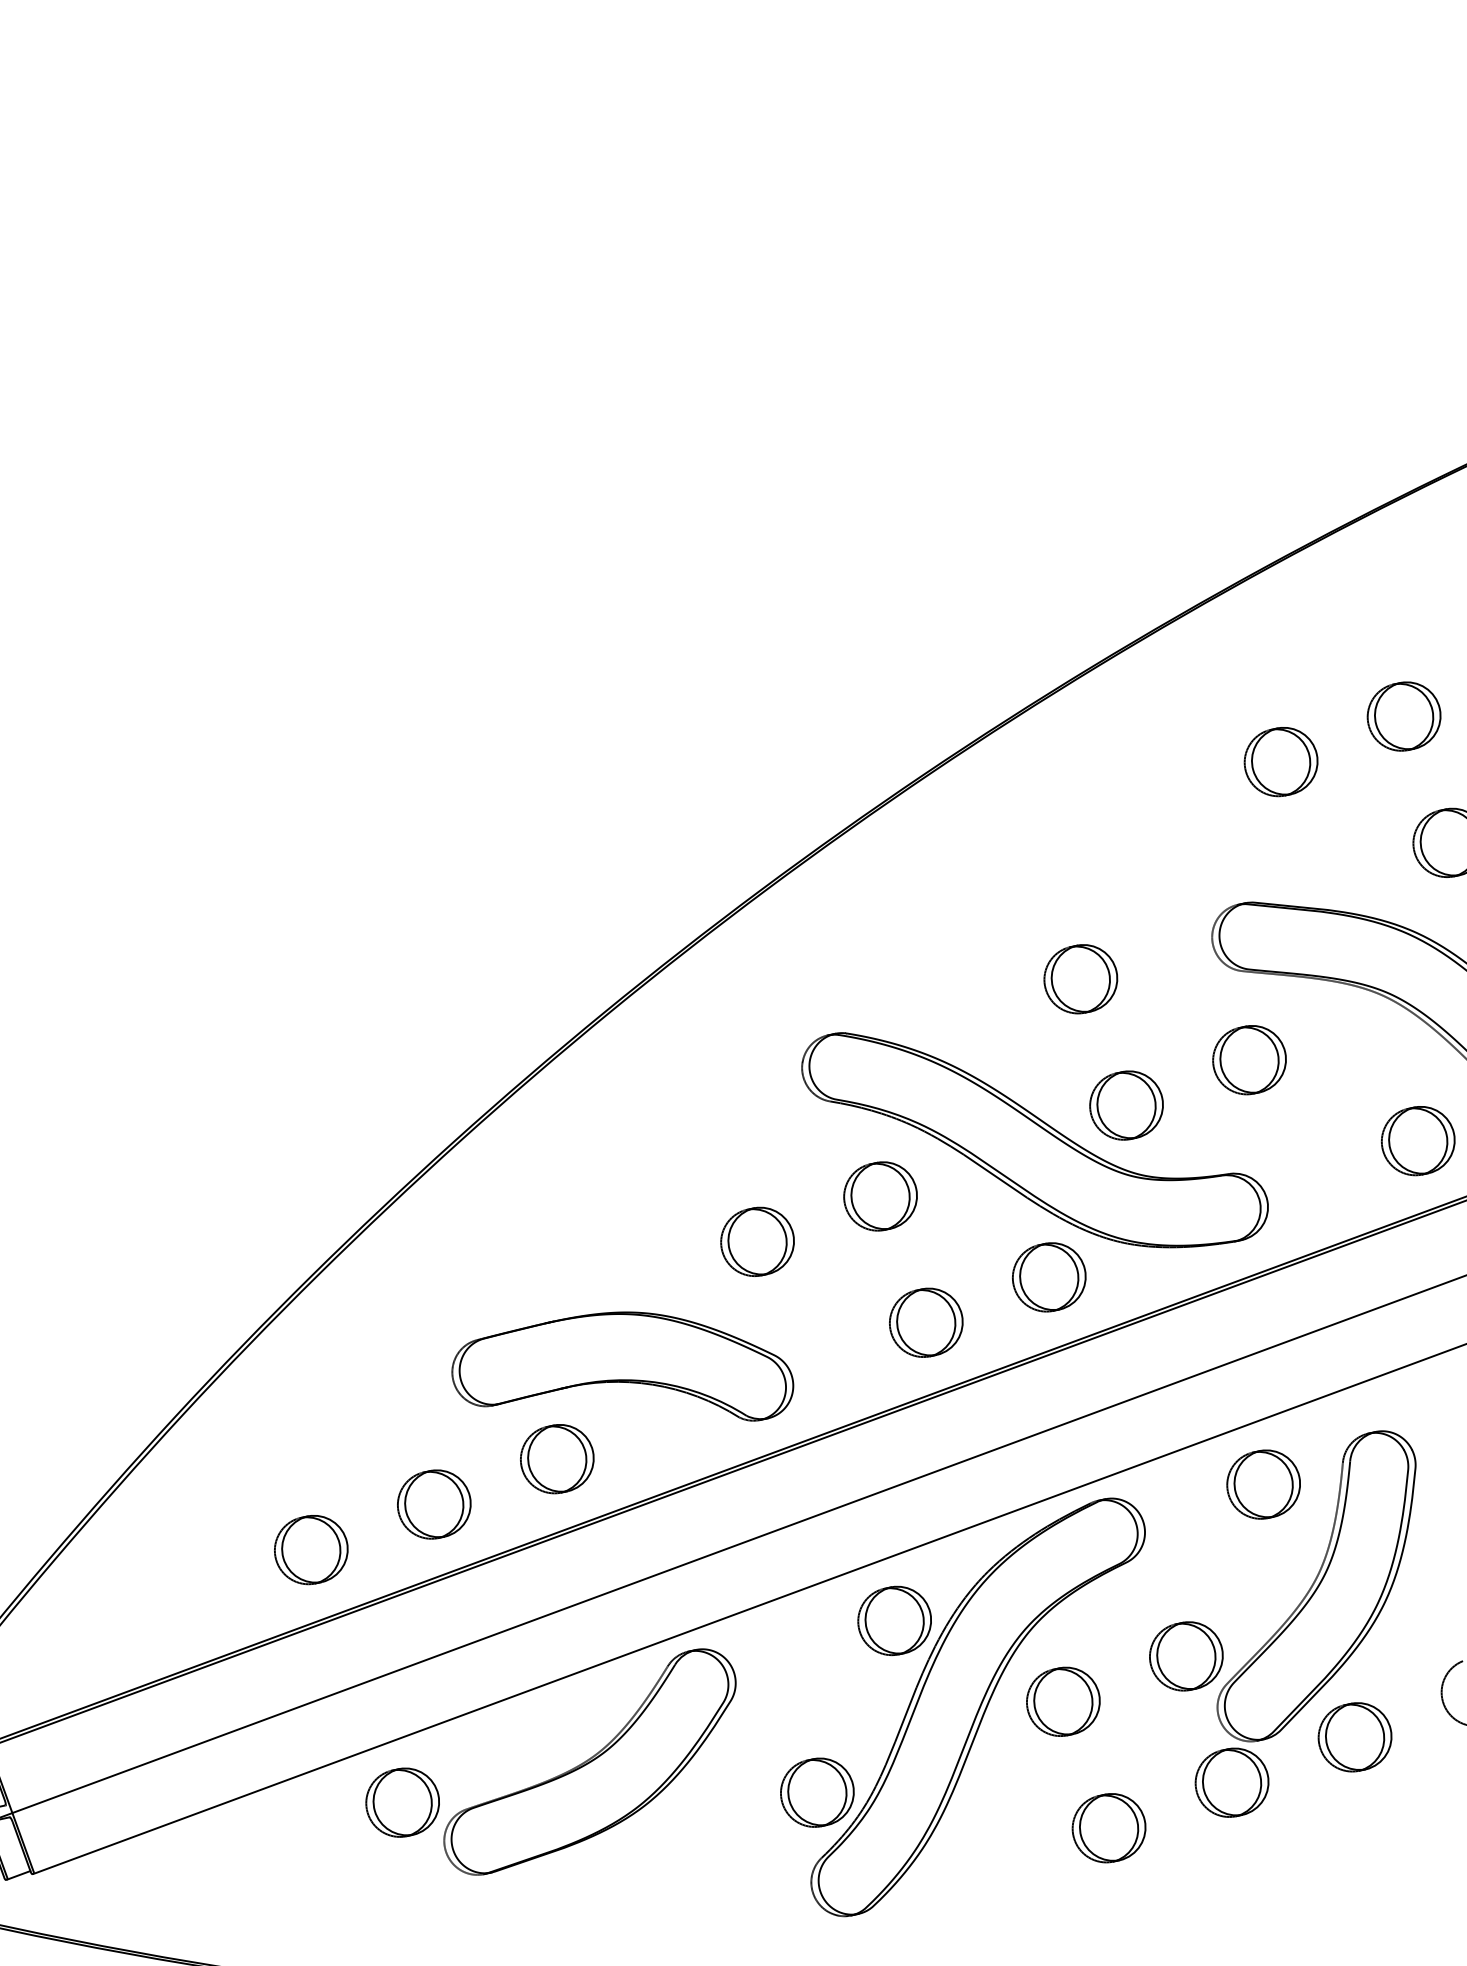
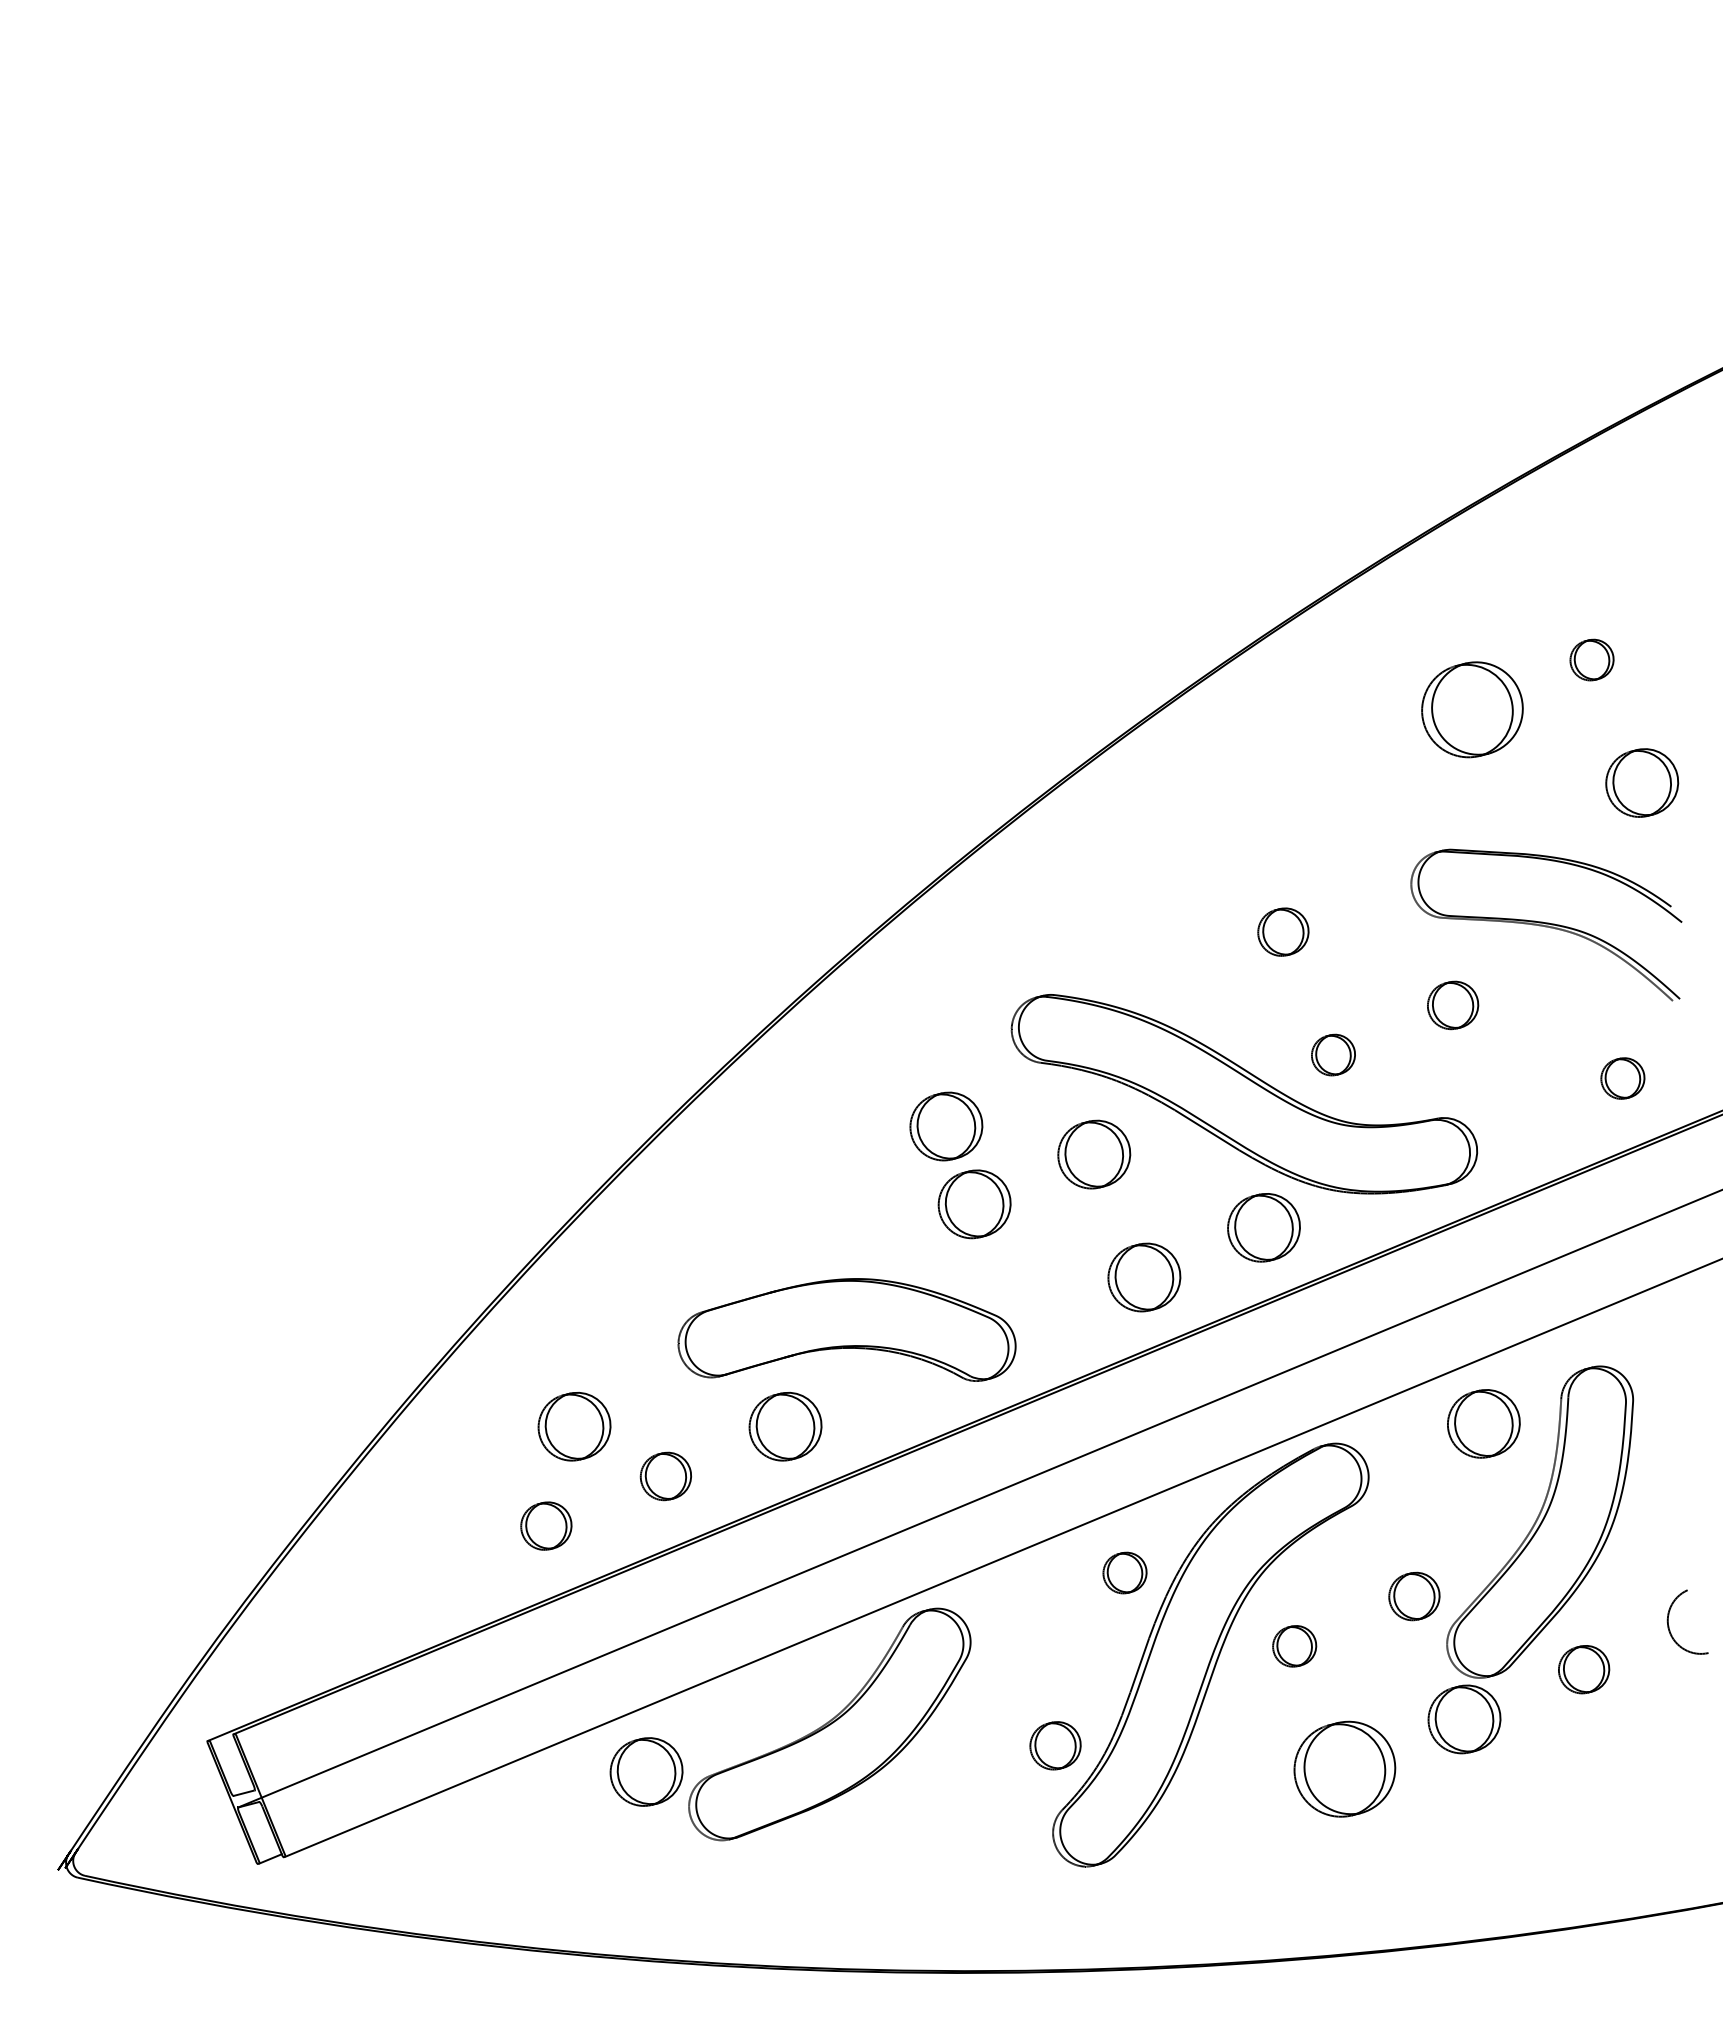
part: (1403, 715) -> (1591, 659), size x0.6
part: (1281, 761) -> (1472, 709), size x1.4
part: (1081, 978) -> (1283, 931), size x0.7
part: (1248, 1060) -> (1452, 1005), size x0.7
part: (1126, 1104) -> (1333, 1054), size x0.6
part: (1417, 1140) -> (1622, 1078), size x0.6
part: (732, 1162) -> (946, 1126), added
part: (343, 1450) -> (574, 1426), added
part: (433, 1504) -> (665, 1476), size x0.7
part: (311, 1549) -> (546, 1525), size x0.7
part: (894, 1620) -> (1124, 1572), size x0.6
part: (1186, 1656) -> (1414, 1596), size x0.7
part: (1063, 1702) -> (1294, 1646), size x0.6
part: (1354, 1737) -> (1583, 1669), size x0.7
part: (817, 1792) -> (1055, 1745), size x0.7
part: (1108, 1827) -> (1344, 1768), size x1.4

